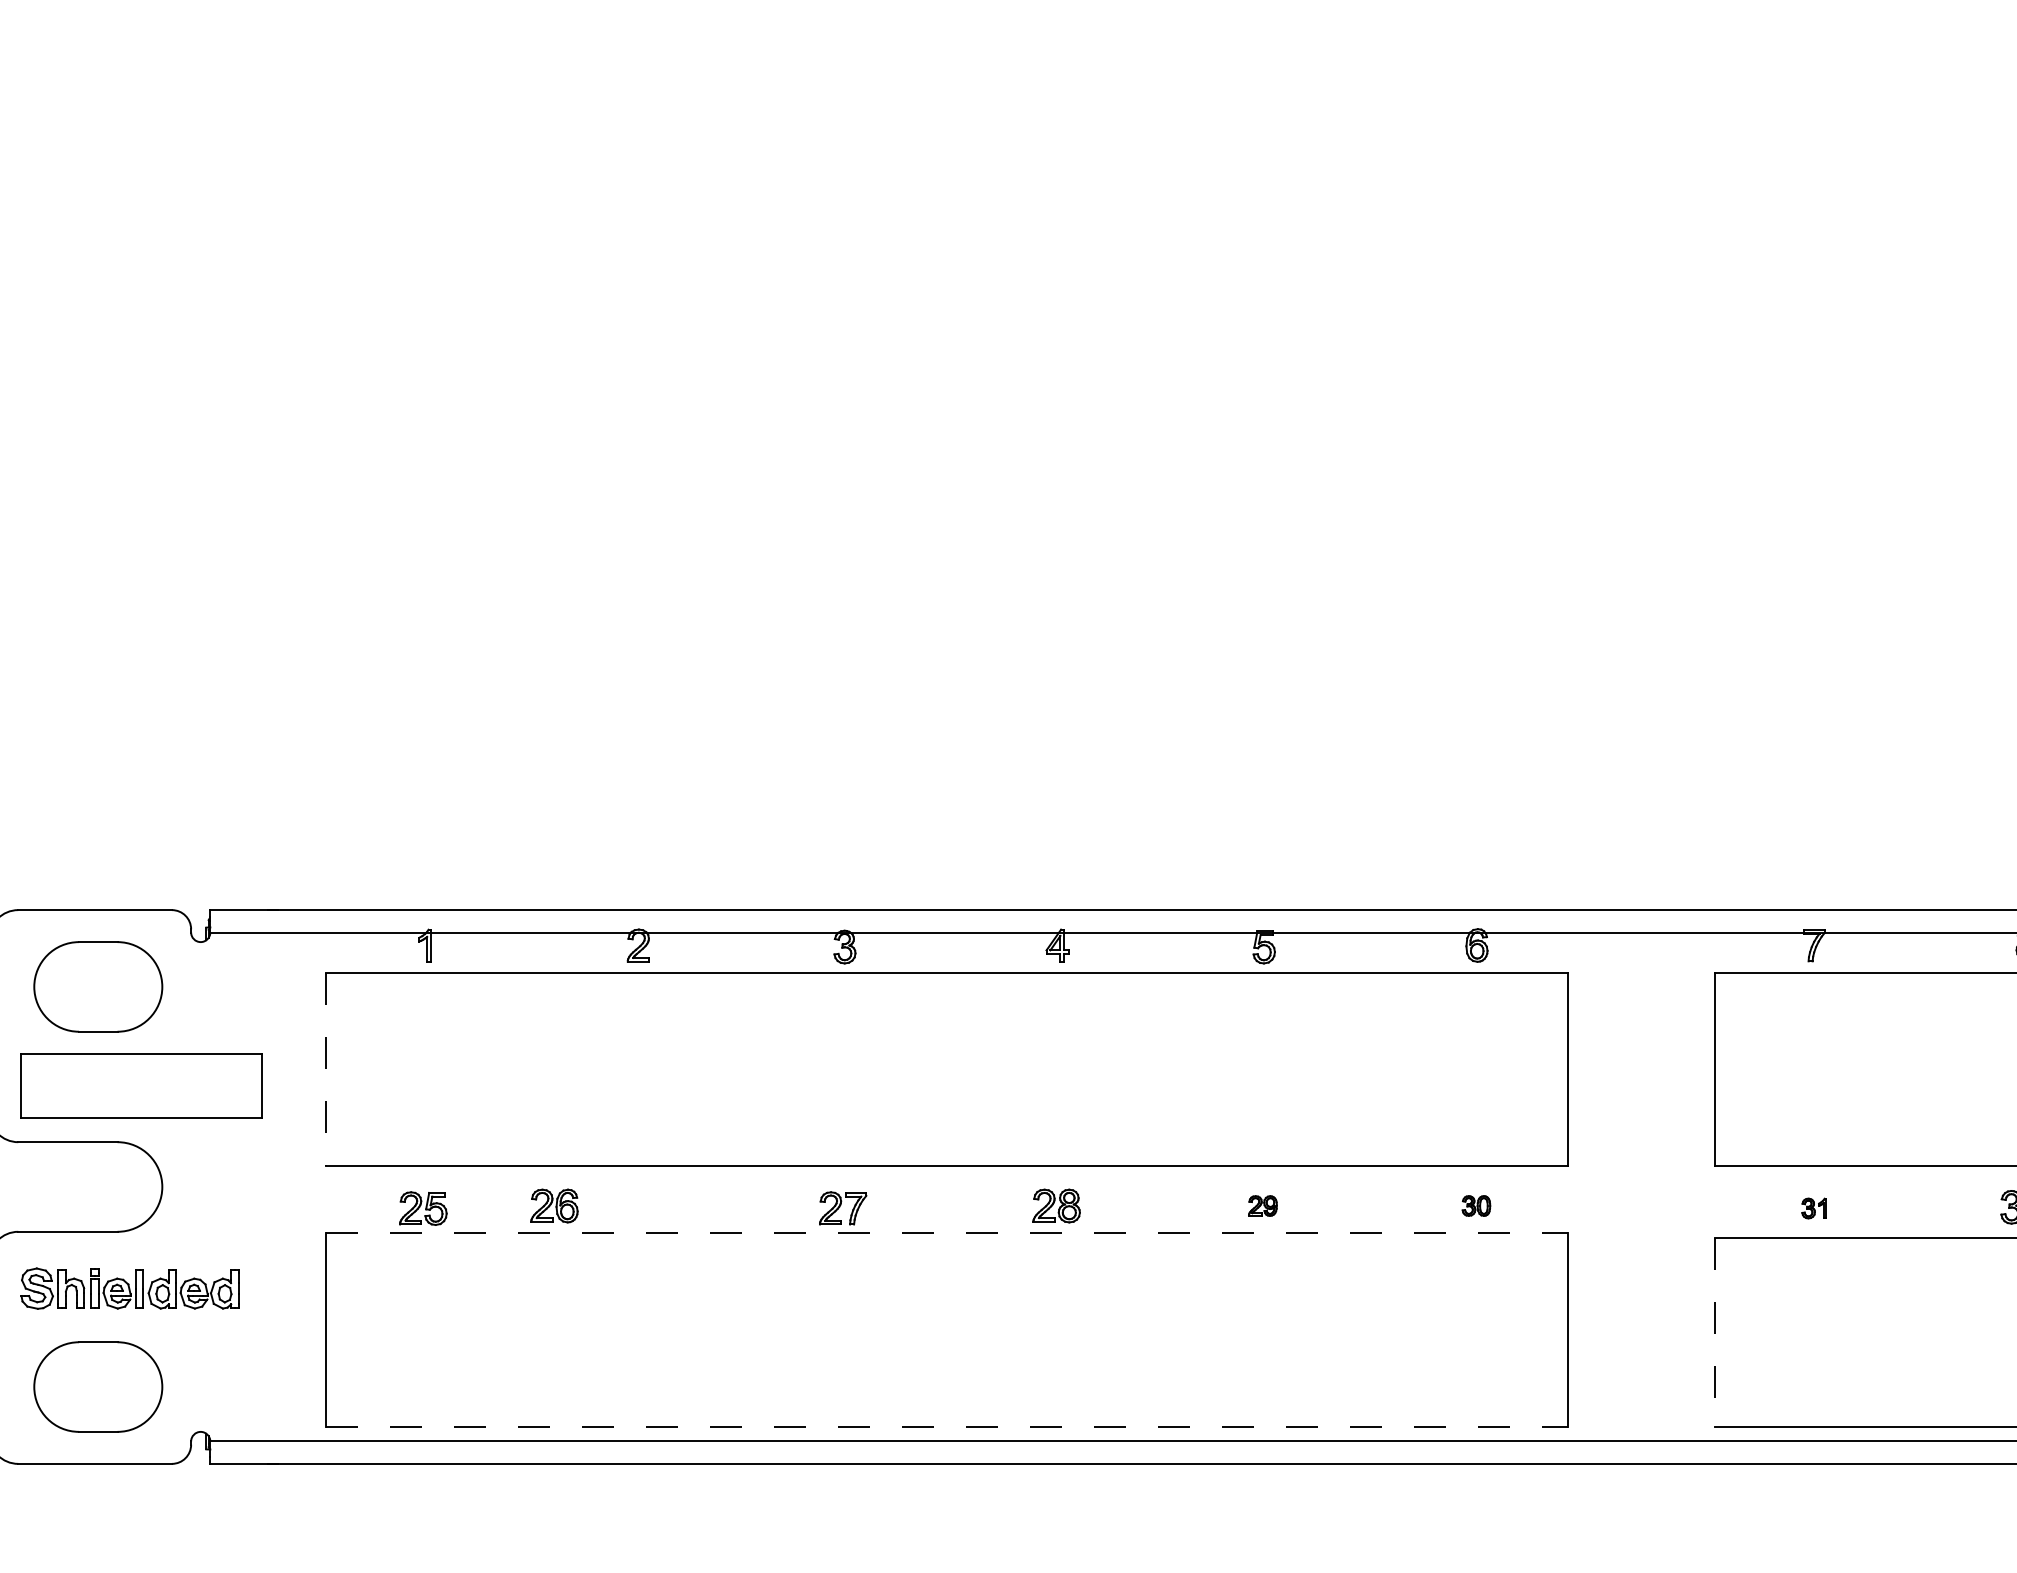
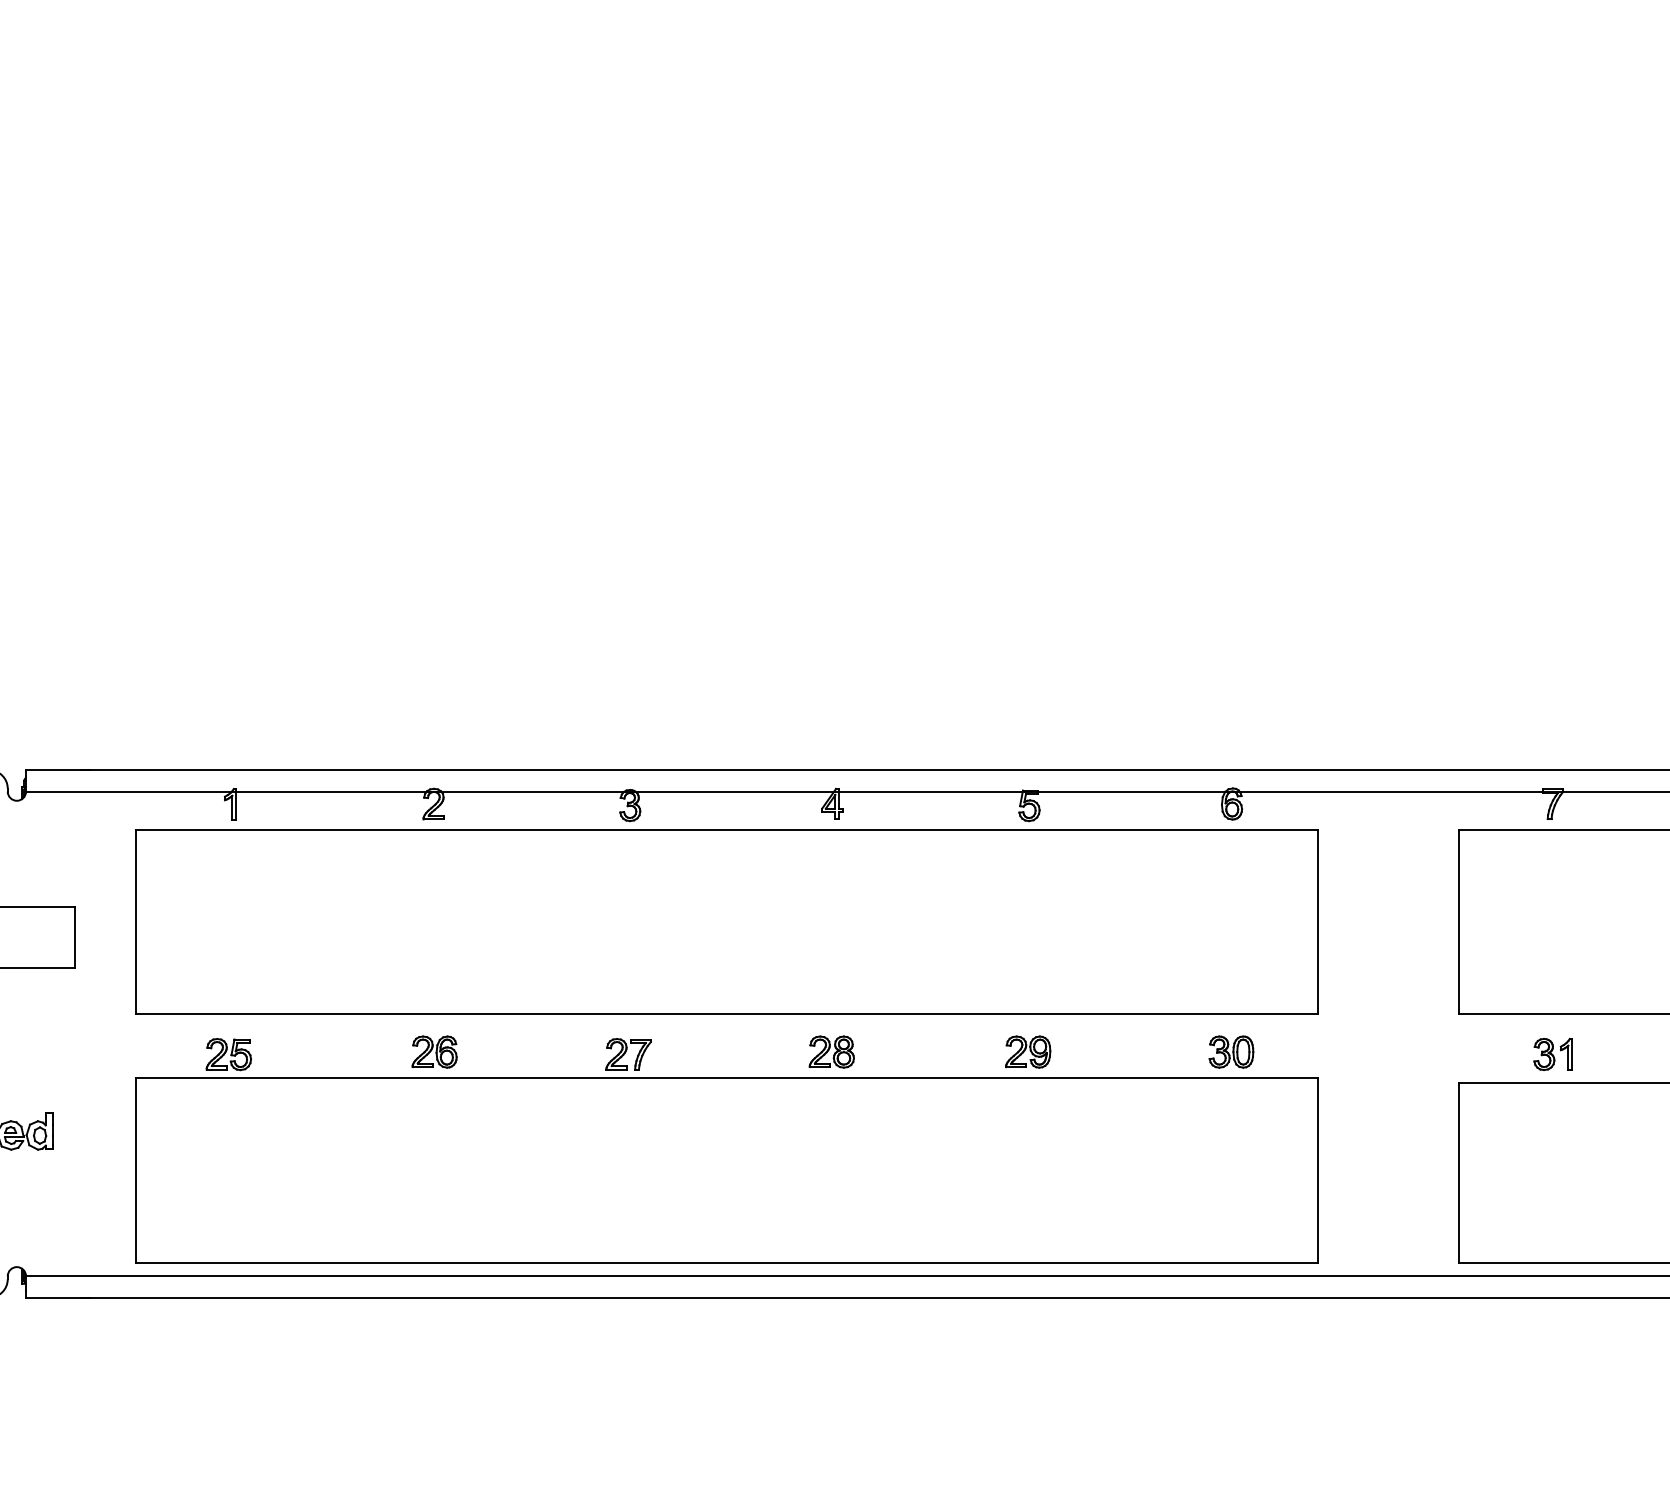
line: (325, 1069) -> (135, 922), dashed -> solid
part: (554, 1205) -> (434, 1051), moved
part: (1262, 1205) -> (1027, 1051), size x1.67
part: (1476, 1205) -> (1231, 1051), size x1.67
part: (1813, 1208) -> (1552, 1054), size x1.67
line: (947, 1233) -> (727, 1078), dashed -> solid
line: (1714, 1333) -> (1458, 1173), dashed -> solid
line: (947, 1427) -> (727, 1262), dashed -> solid

